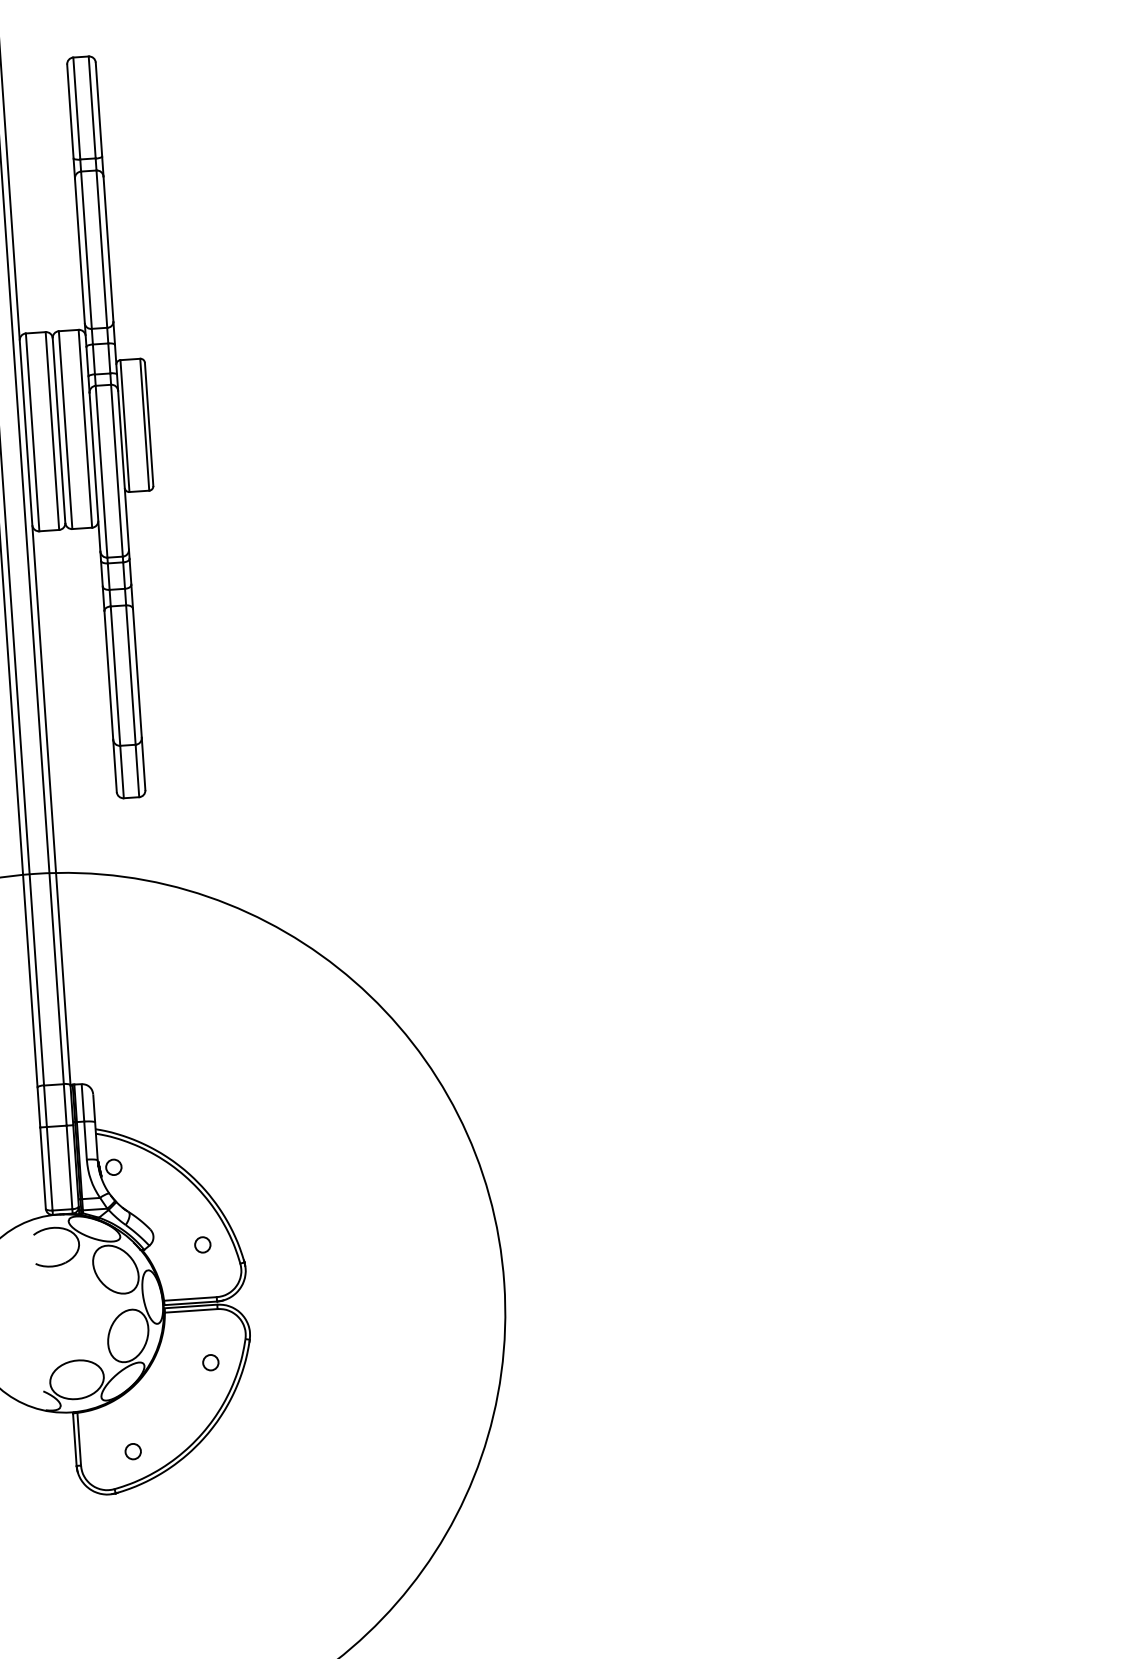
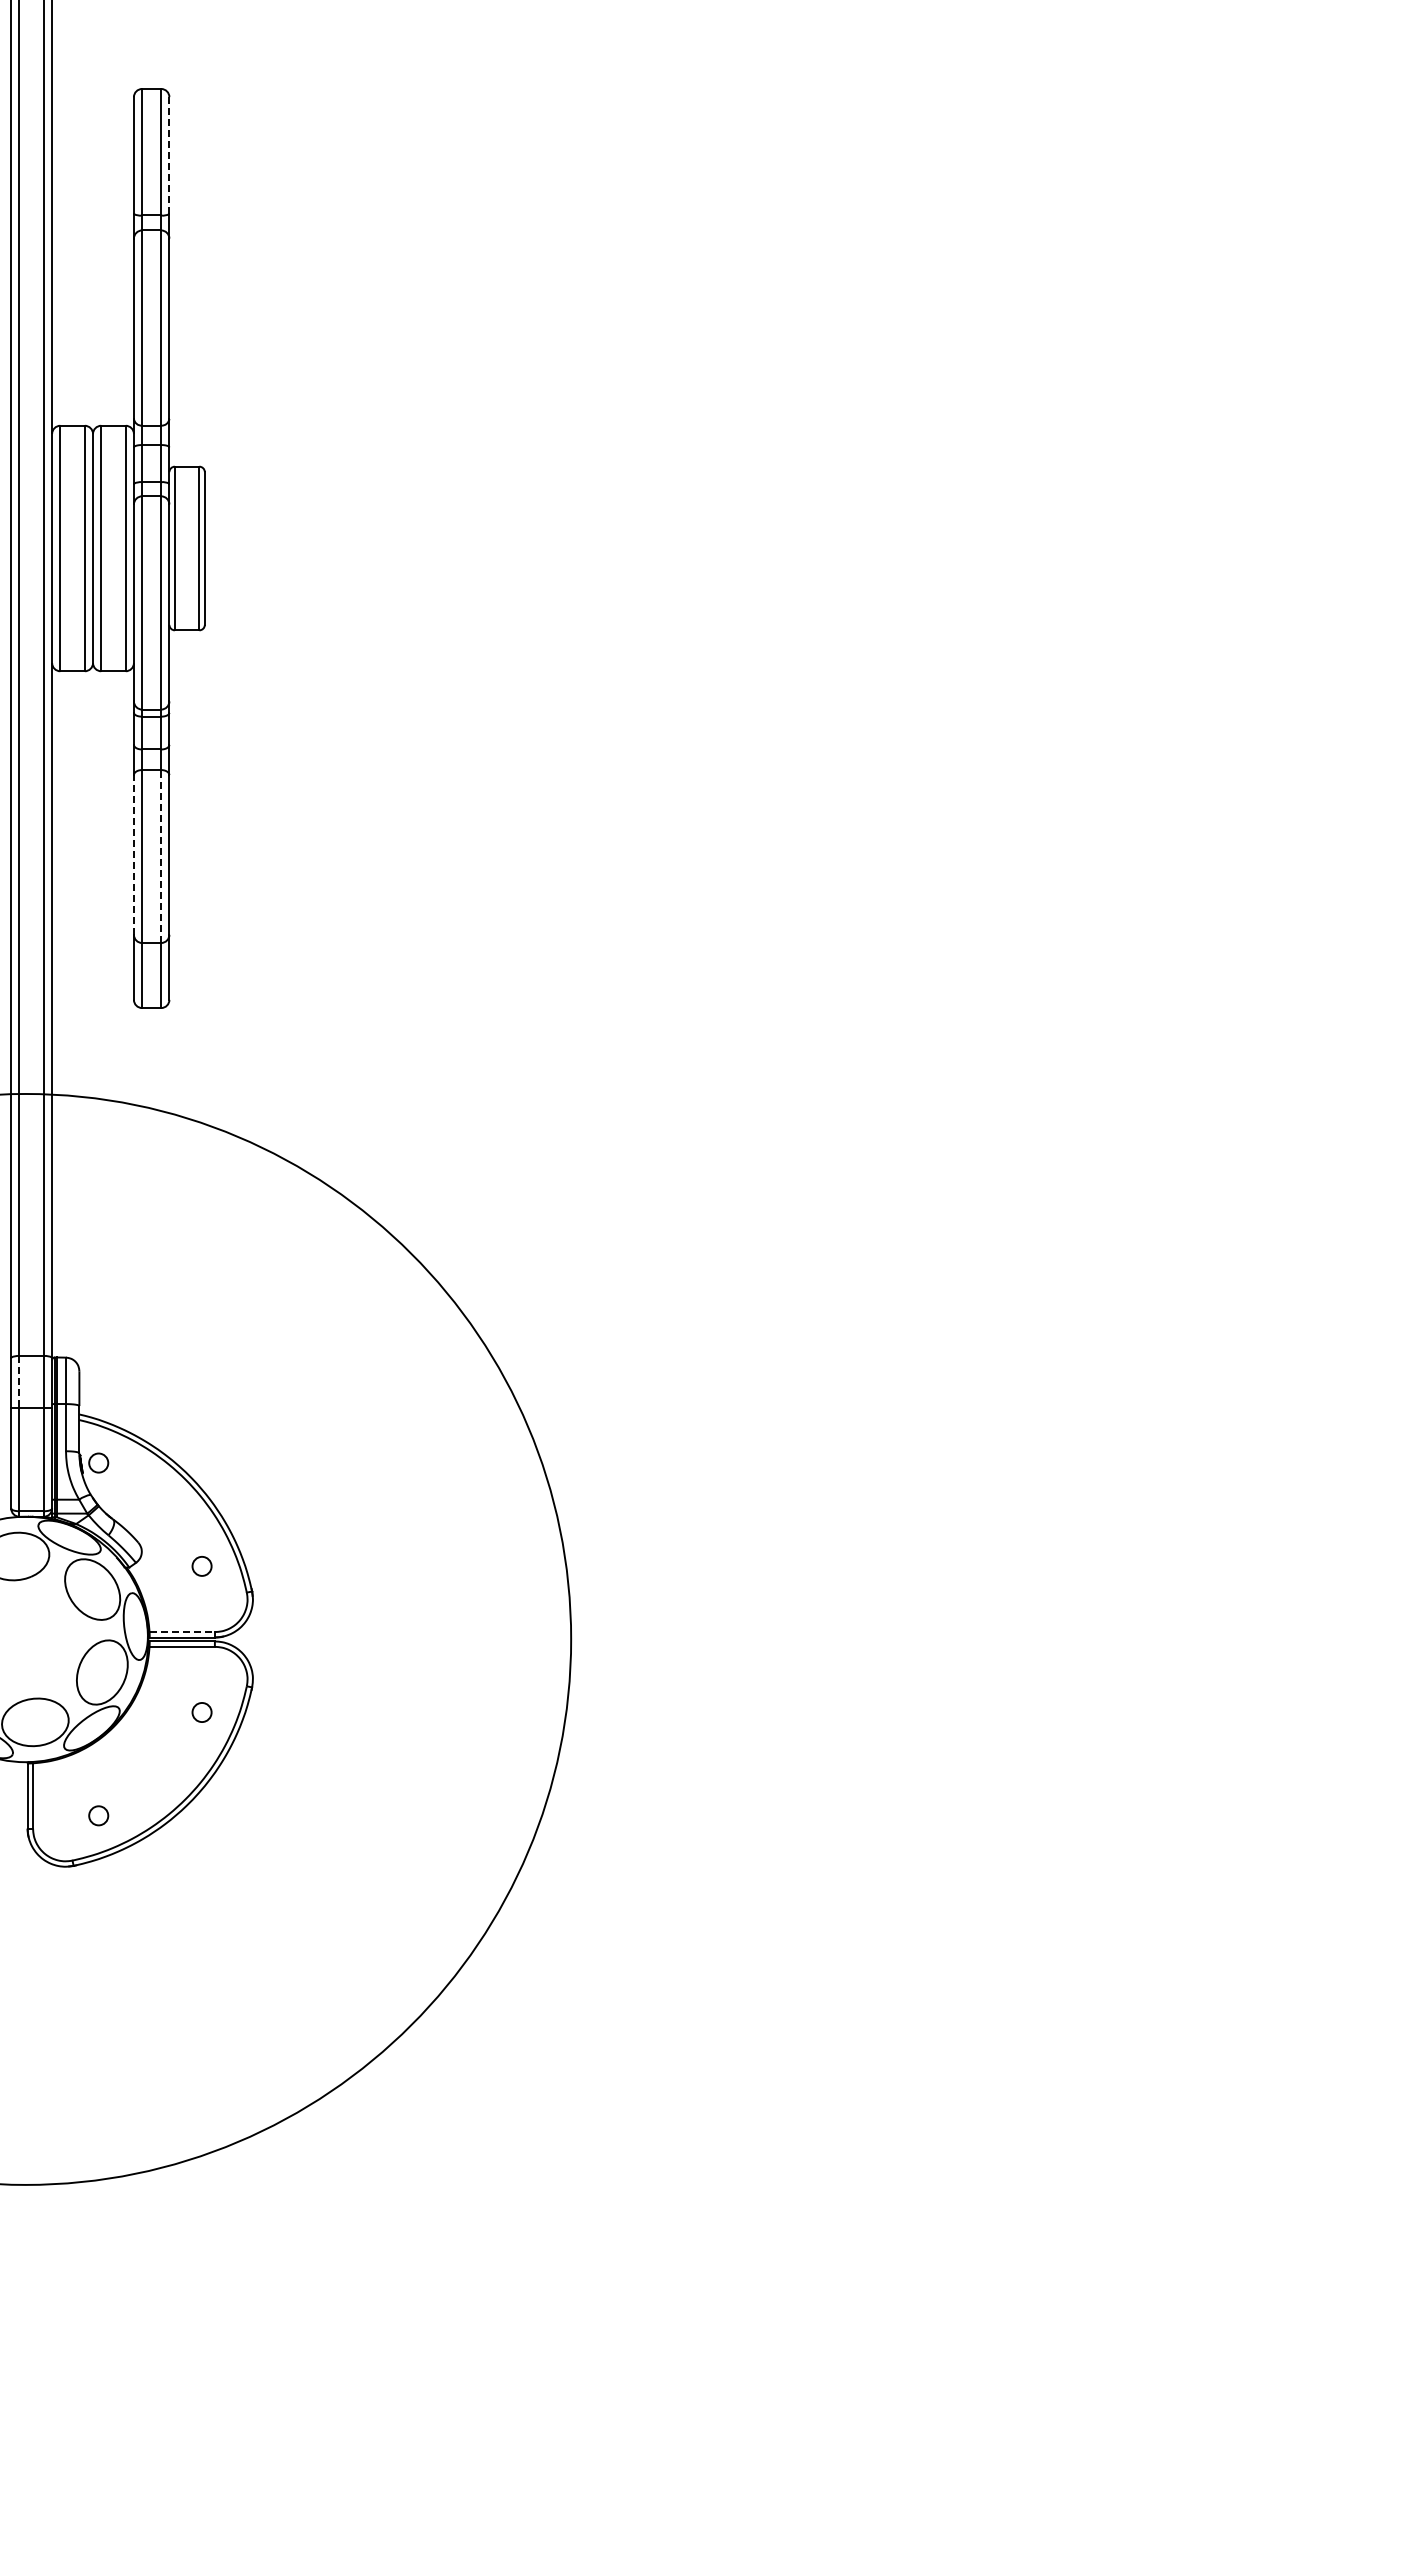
line: (99, 110) -> (169, 156), solid -> dashed
line: (108, 674) -> (133, 854), solid -> dashed
line: (131, 675) -> (161, 856), solid -> dashed
line: (45, 1105) -> (19, 1381), solid -> dashed
line: (190, 1299) -> (182, 1632), solid -> dashed

